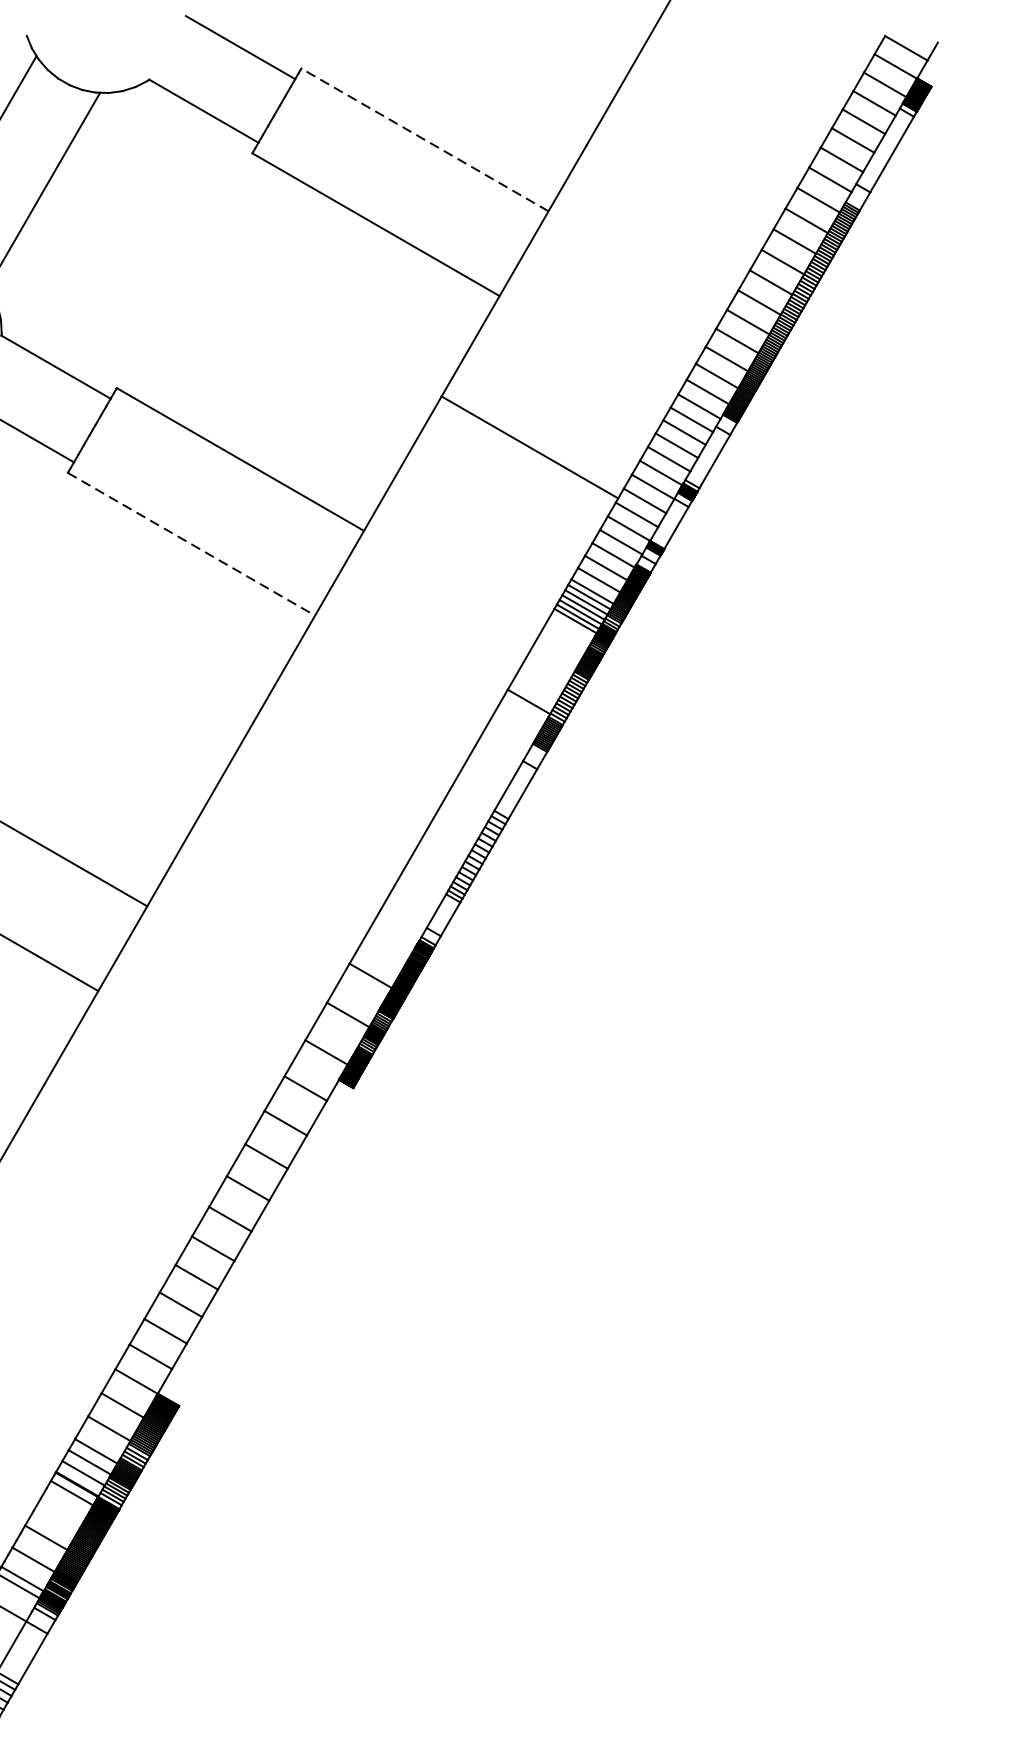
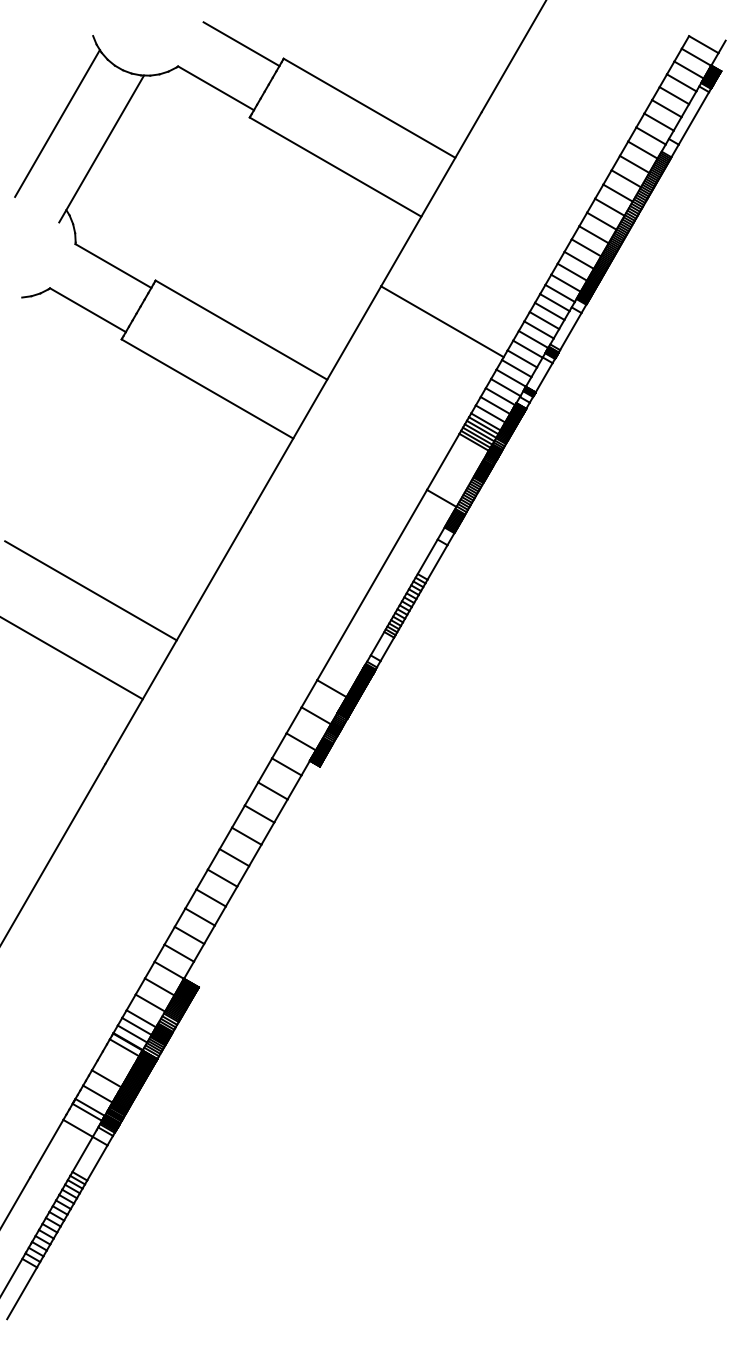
line: (424, 140) -> (369, 108), dashed -> solid
line: (191, 545) -> (207, 389), dashed -> solid

